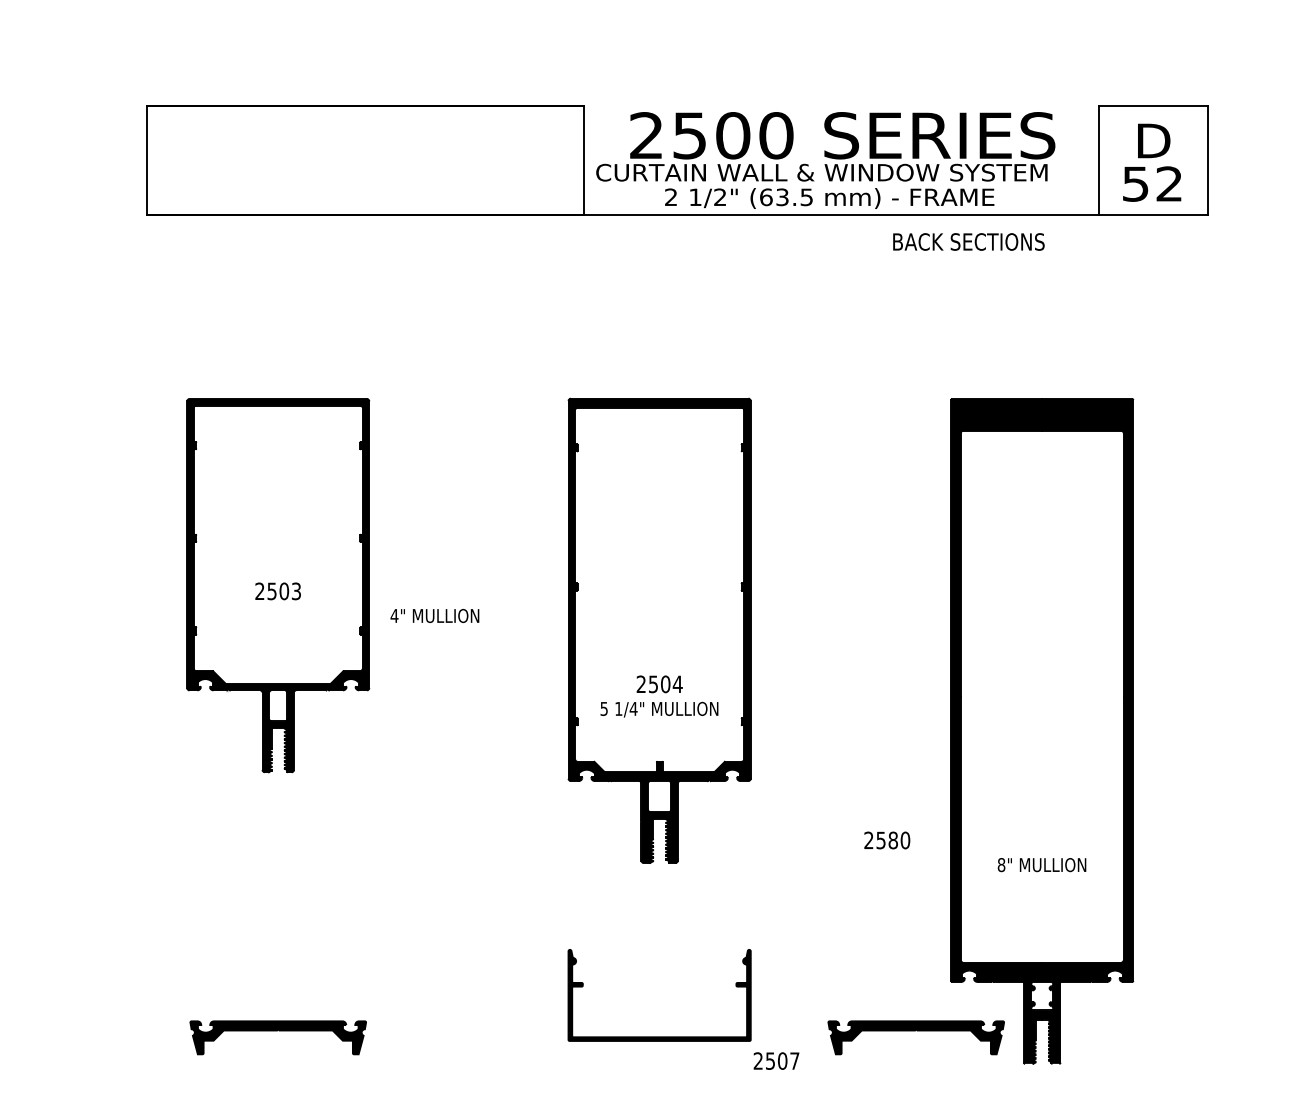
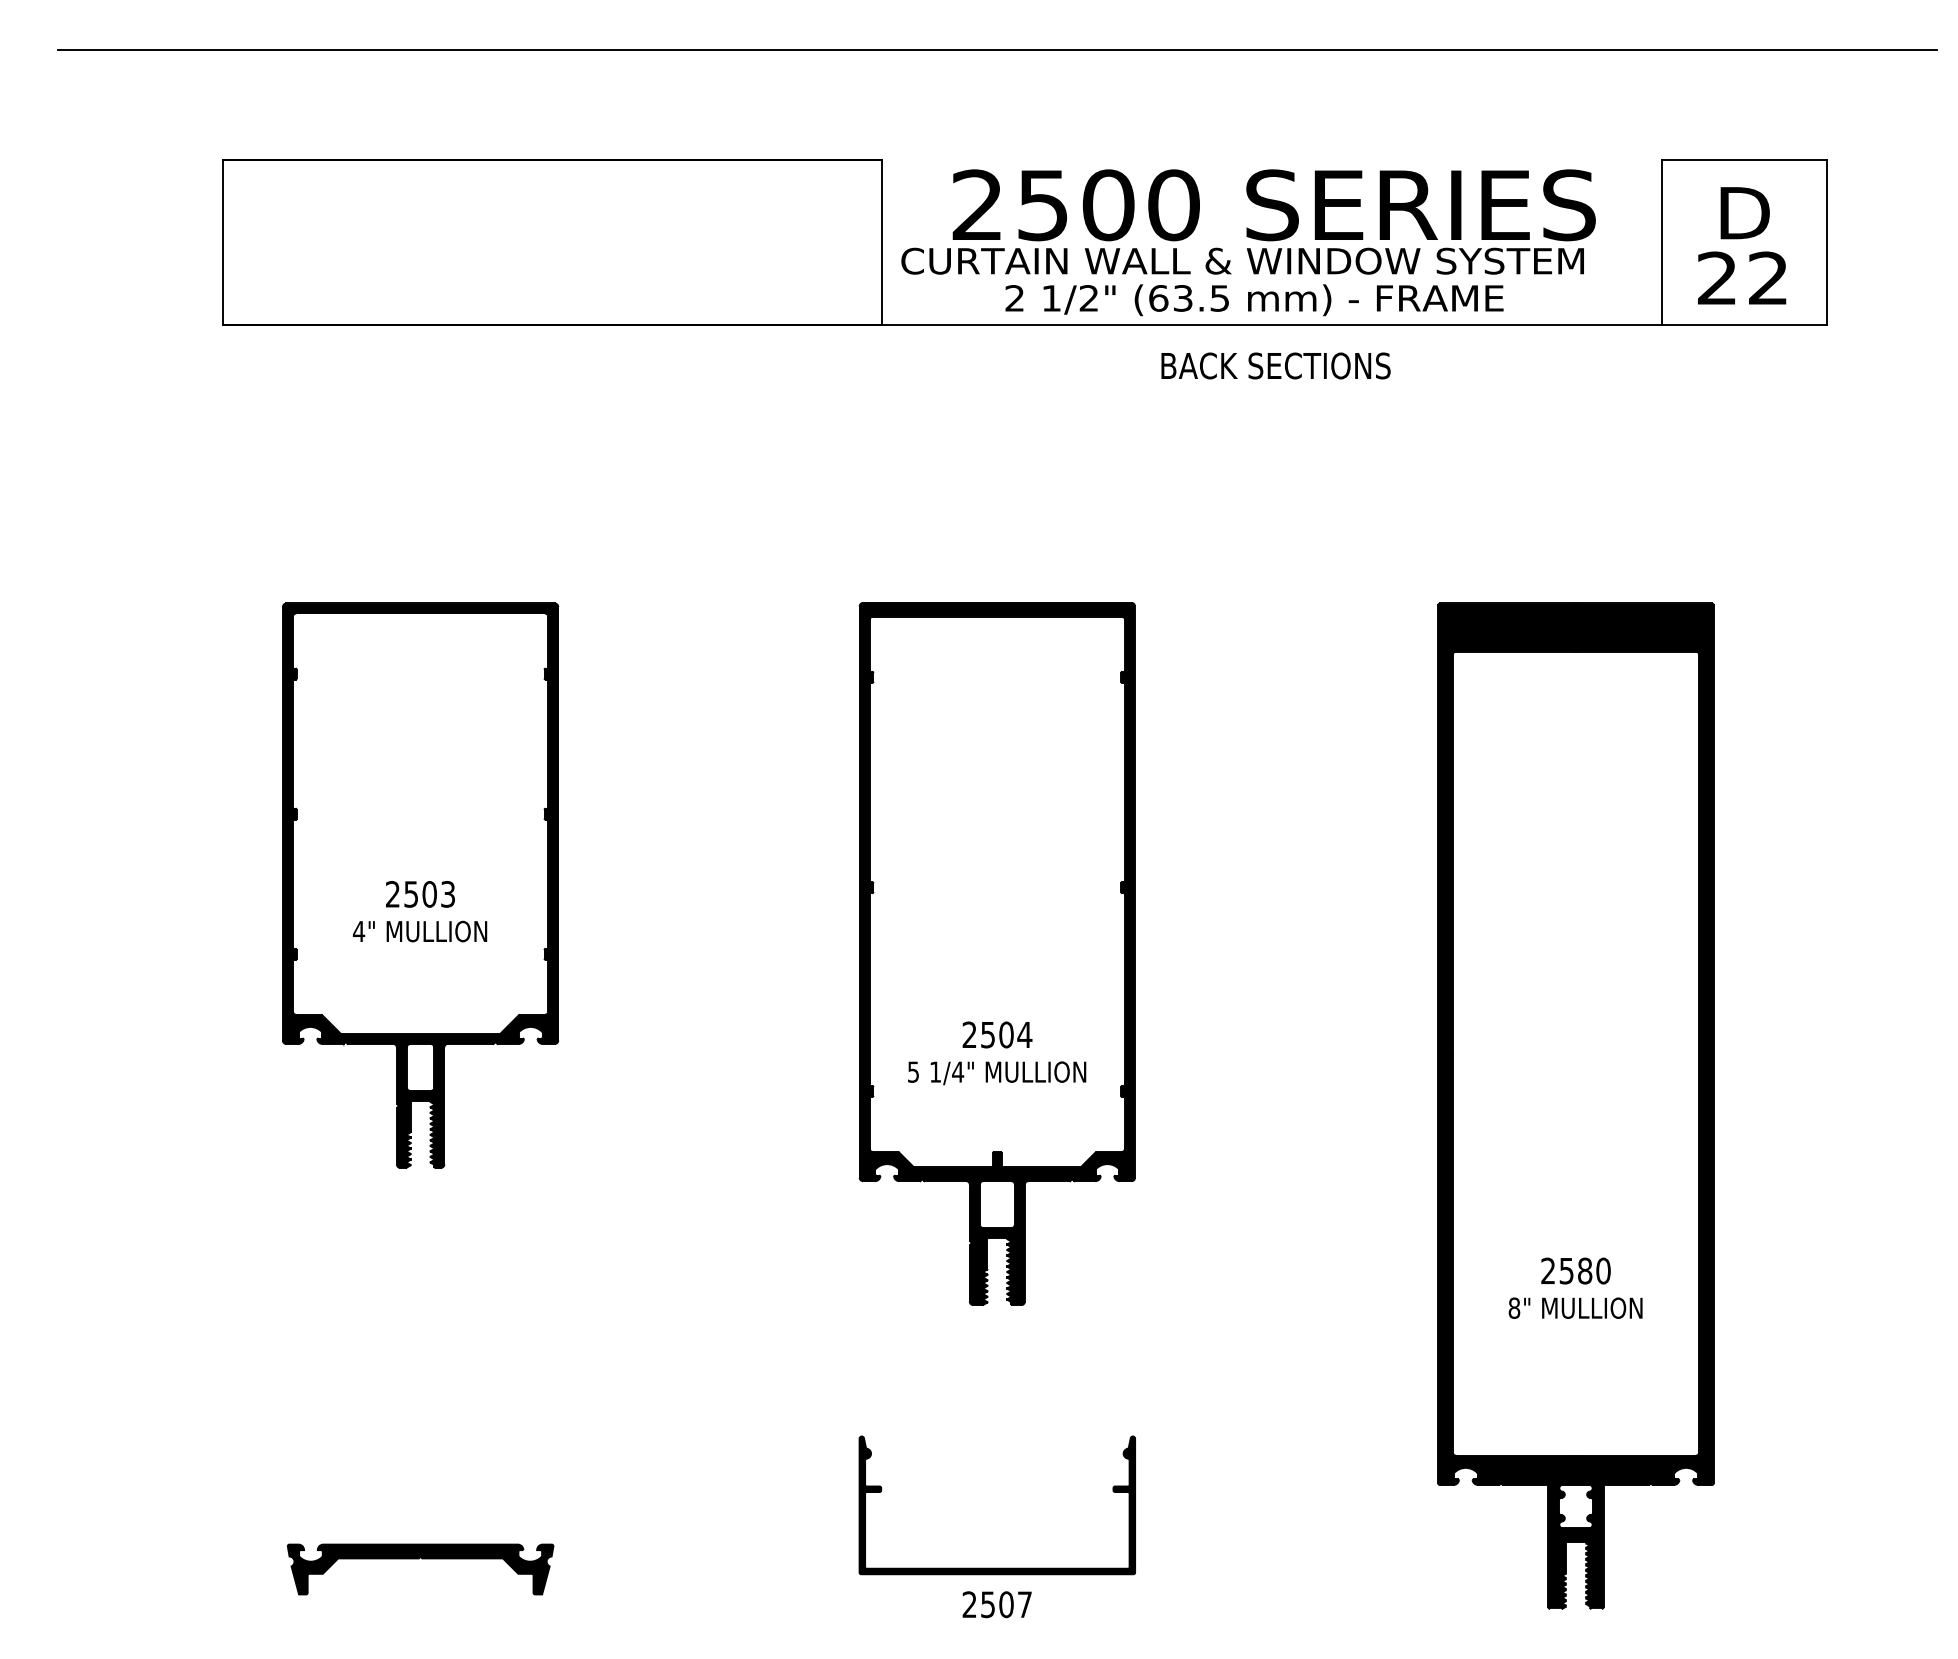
line: (659, 33) -> (997, 50), added
text: (1135, 183) -> (1717, 277), 52 -> 22
text: (968, 241) -> (1275, 365), moved
text: (434, 615) -> (419, 930), moved
text: (887, 840) -> (1576, 1271), moved
part: (915, 1037) -> (1384, 1569), removed
text: (776, 1060) -> (997, 1603), moved

